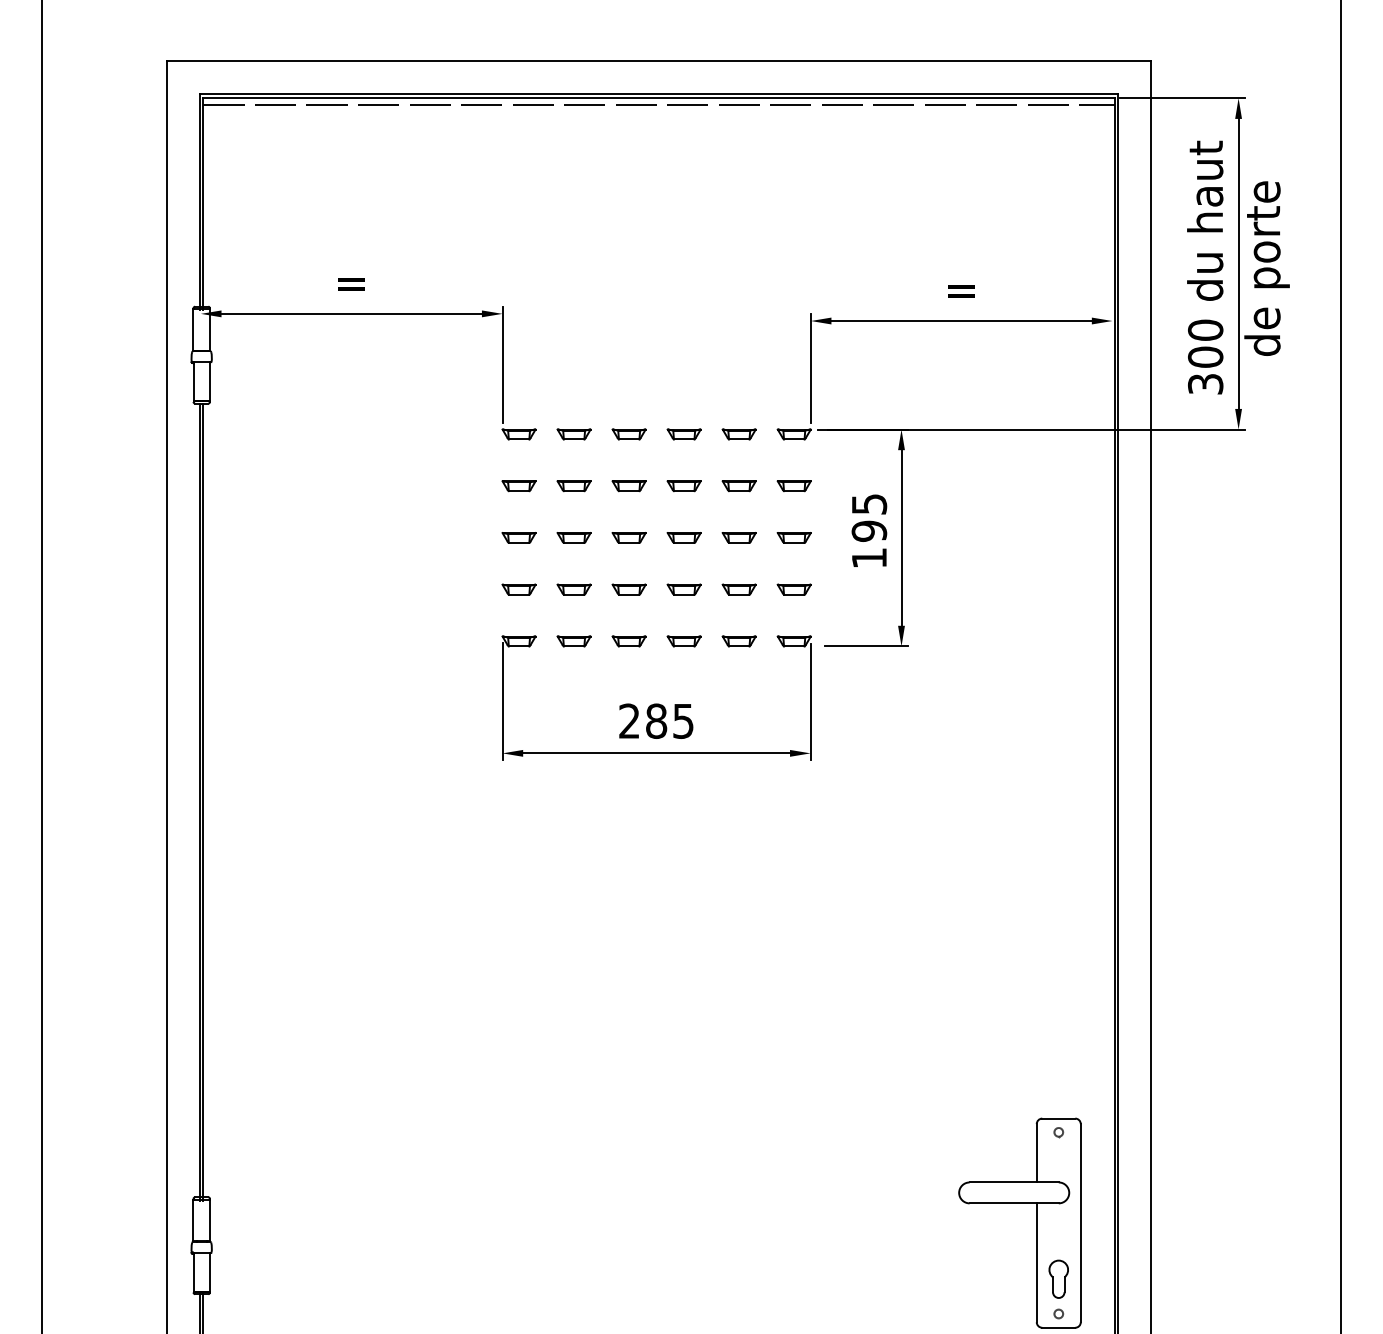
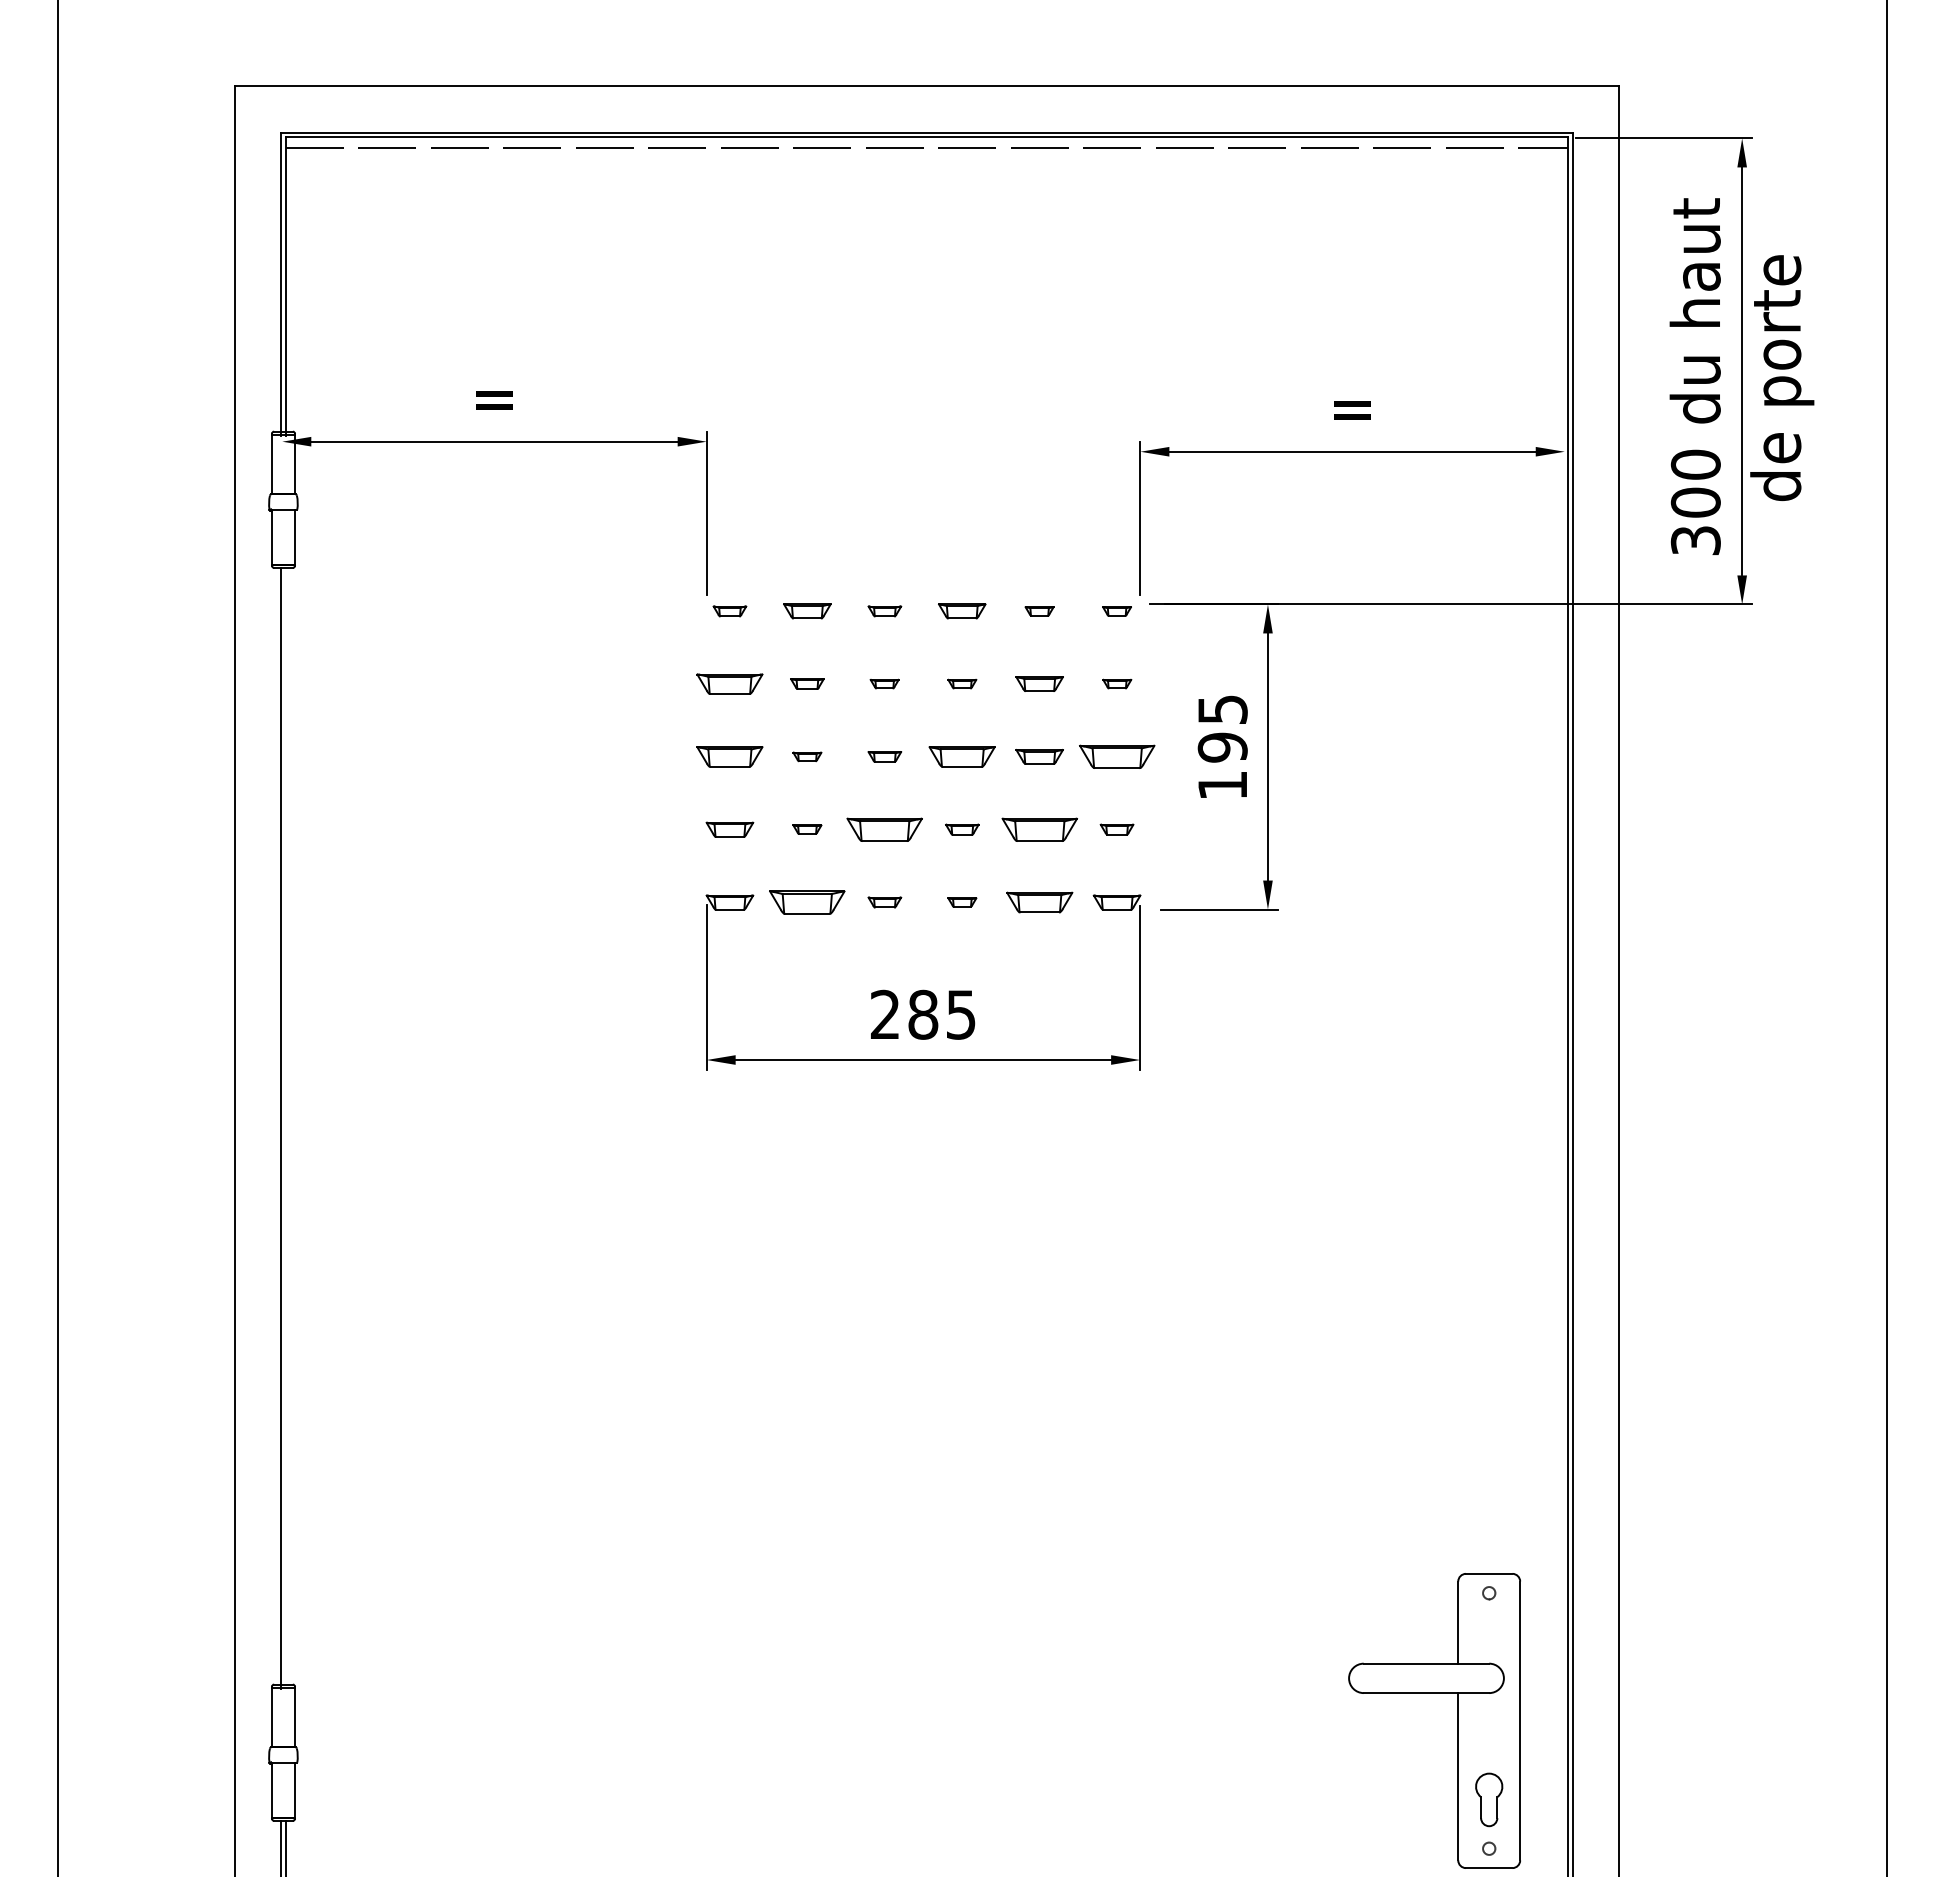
part: (518, 434) -> (729, 611), size x0.7
part: (628, 434) -> (884, 611), size x0.7
part: (739, 434) -> (1039, 611), size x0.6
part: (793, 434) -> (1116, 611), size x0.6
part: (518, 485) -> (729, 683), size x1.4
part: (574, 485) -> (807, 683), size x0.7
part: (628, 485) -> (884, 683), size x0.6
part: (684, 485) -> (962, 683), size x0.6
part: (794, 485) -> (1117, 683), size x0.6
part: (518, 537) -> (729, 756), size x1.4
part: (574, 537) -> (807, 756), size x0.6
part: (628, 537) -> (884, 756), size x0.7
part: (684, 537) -> (962, 756), size x1.4
part: (793, 537) -> (1116, 756), size x1.6
part: (574, 589) -> (807, 829), size x0.6
part: (628, 589) -> (884, 829), size x1.6
part: (684, 589) -> (962, 829), size x0.7
part: (739, 589) -> (1039, 829), size x1.6
part: (793, 589) -> (1116, 829), size x0.7
part: (574, 641) -> (807, 902), size x1.6
part: (628, 641) -> (884, 902), size x0.7
part: (684, 641) -> (962, 902), size x0.6
part: (739, 641) -> (1039, 902), size x1.4
line: (203, 802) -> (285, 1128), removed

